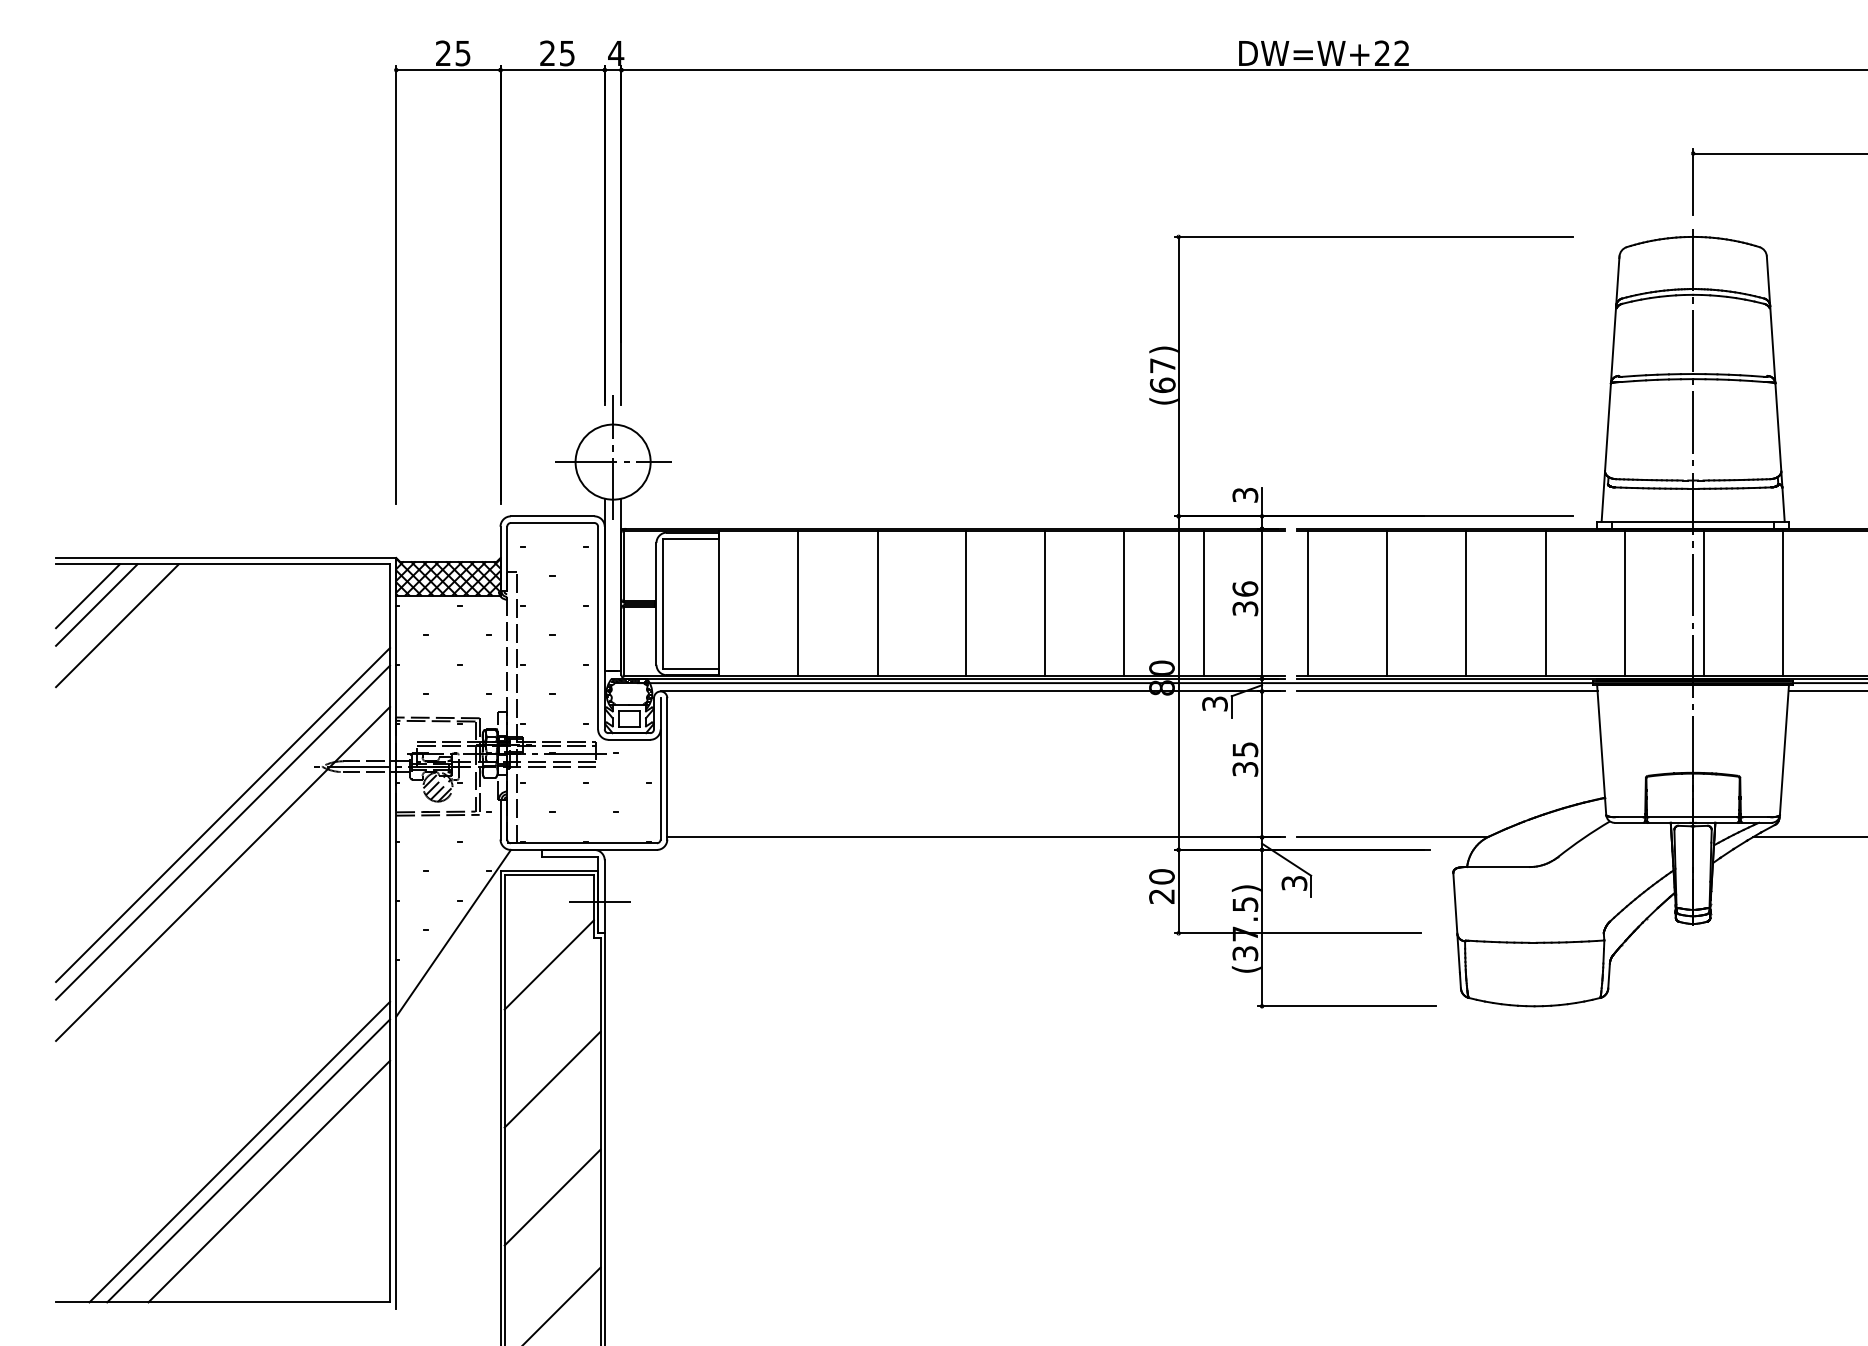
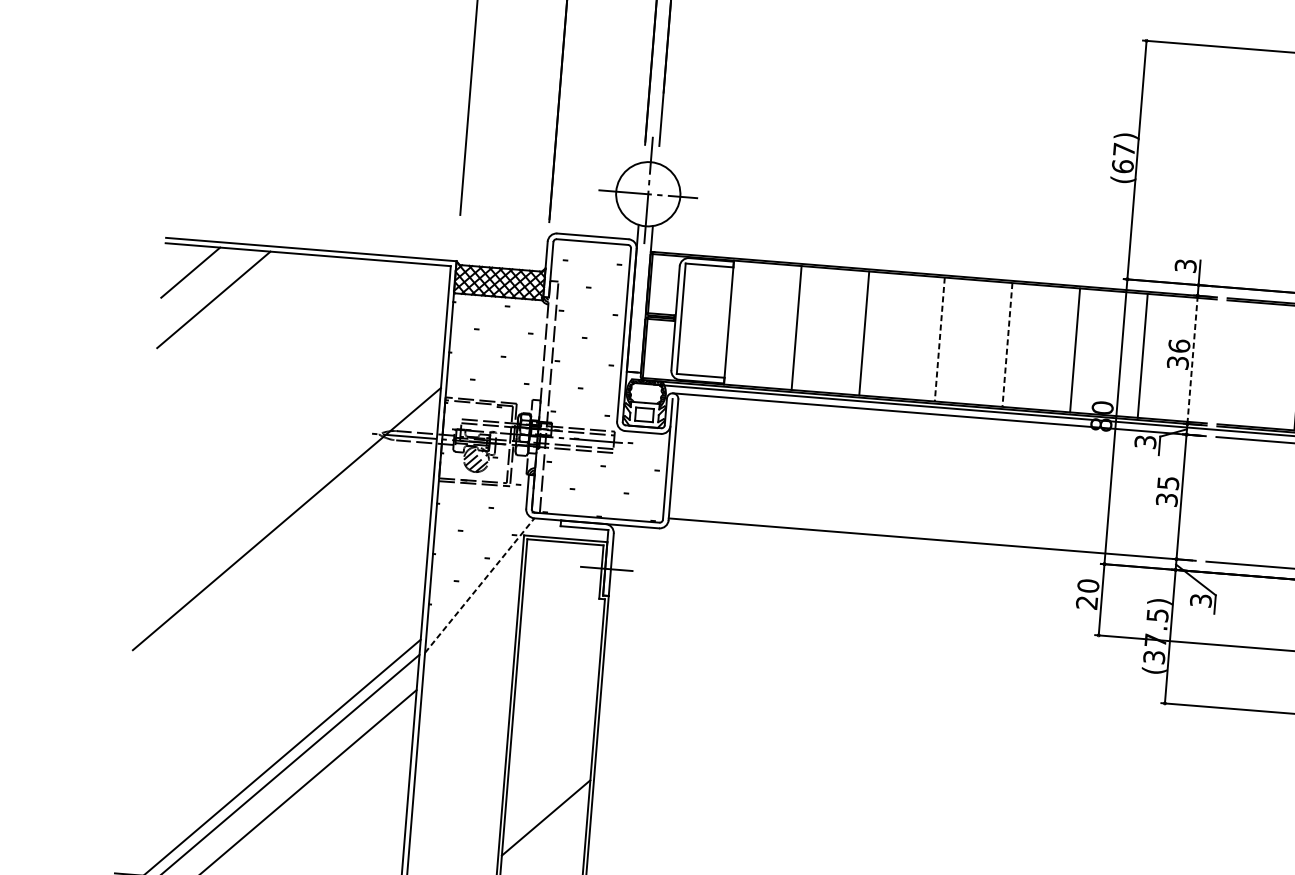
line: (965, 603) -> (939, 339), solid -> dashed
line: (1045, 603) -> (1007, 344), solid -> dashed
line: (1307, 603) -> (1231, 362), removed
line: (96, 604) -> (197, 280), removed
line: (1262, 604) -> (1192, 360), solid -> dashed
line: (223, 815) -> (291, 469), removed
line: (223, 832) -> (290, 483), removed
line: (453, 932) -> (479, 584), solid -> dashed
line: (548, 964) -> (558, 618), removed
line: (552, 1079) -> (554, 717), removed

